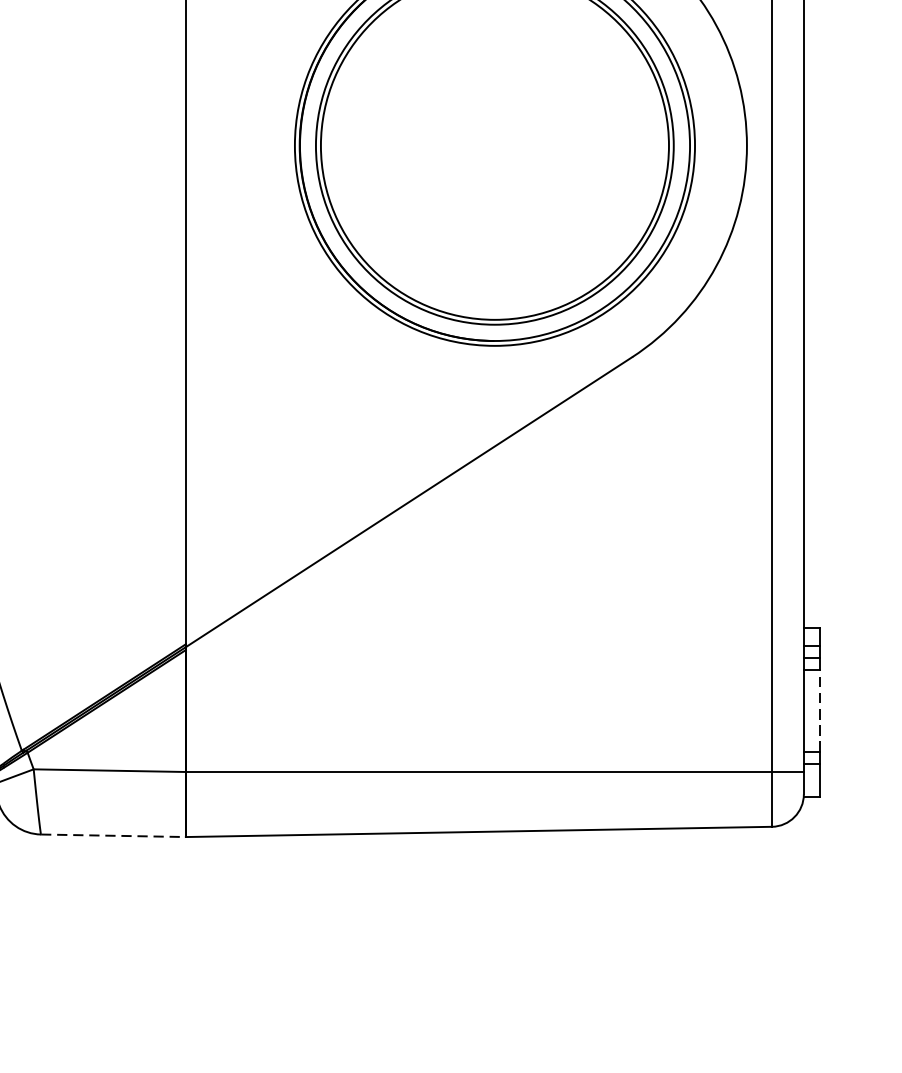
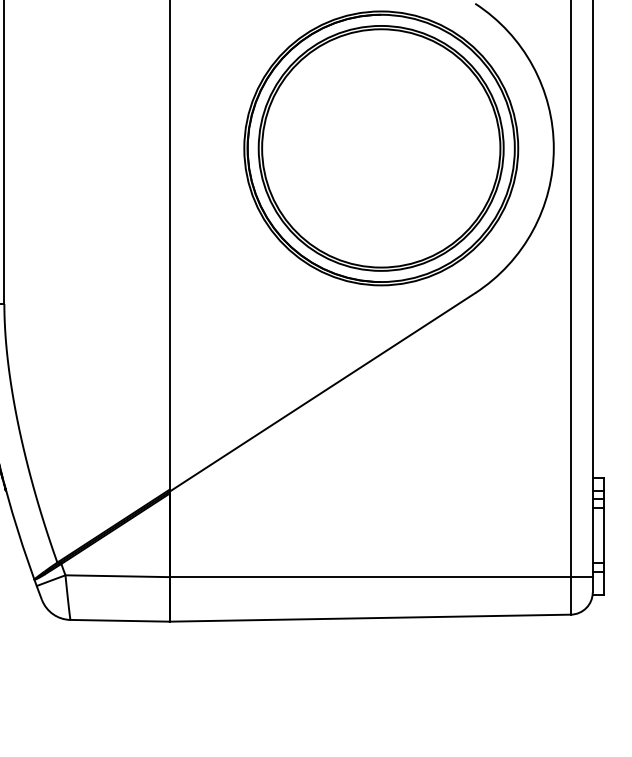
line: (819, 711) -> (603, 535), dashed -> solid
line: (114, 835) -> (120, 620), dashed -> solid

